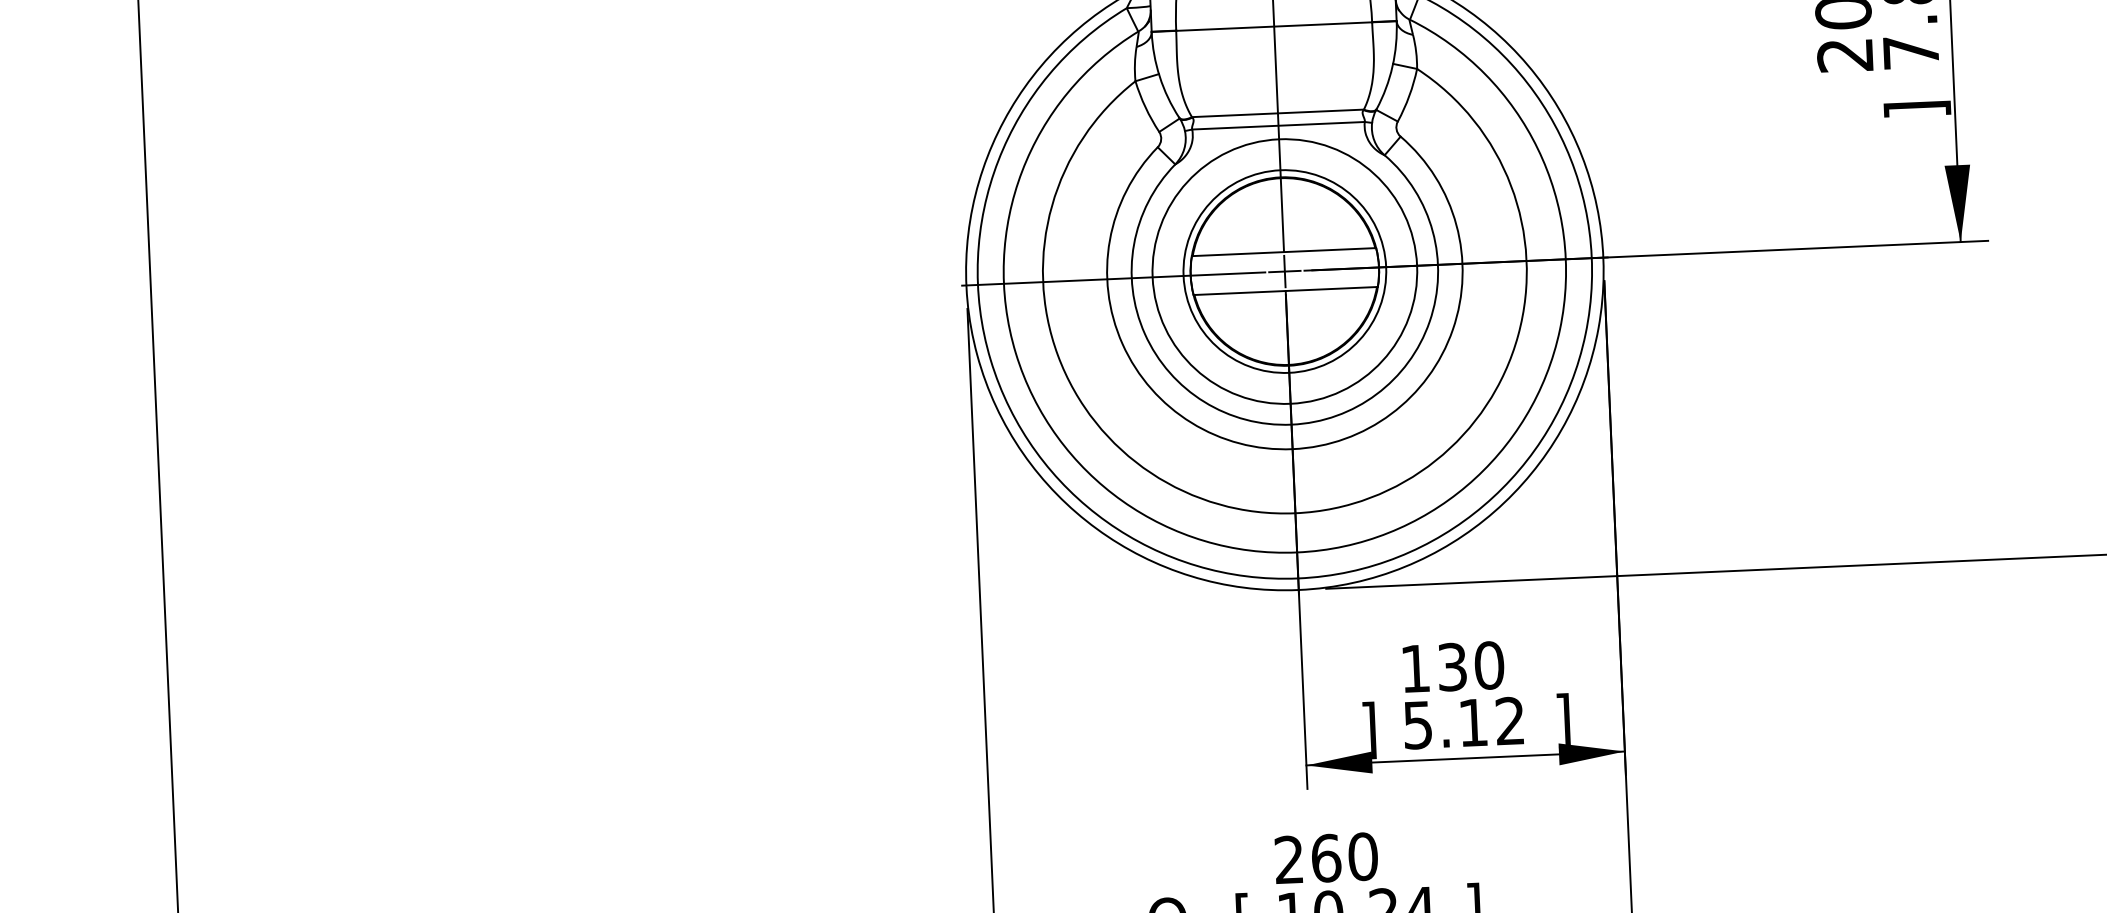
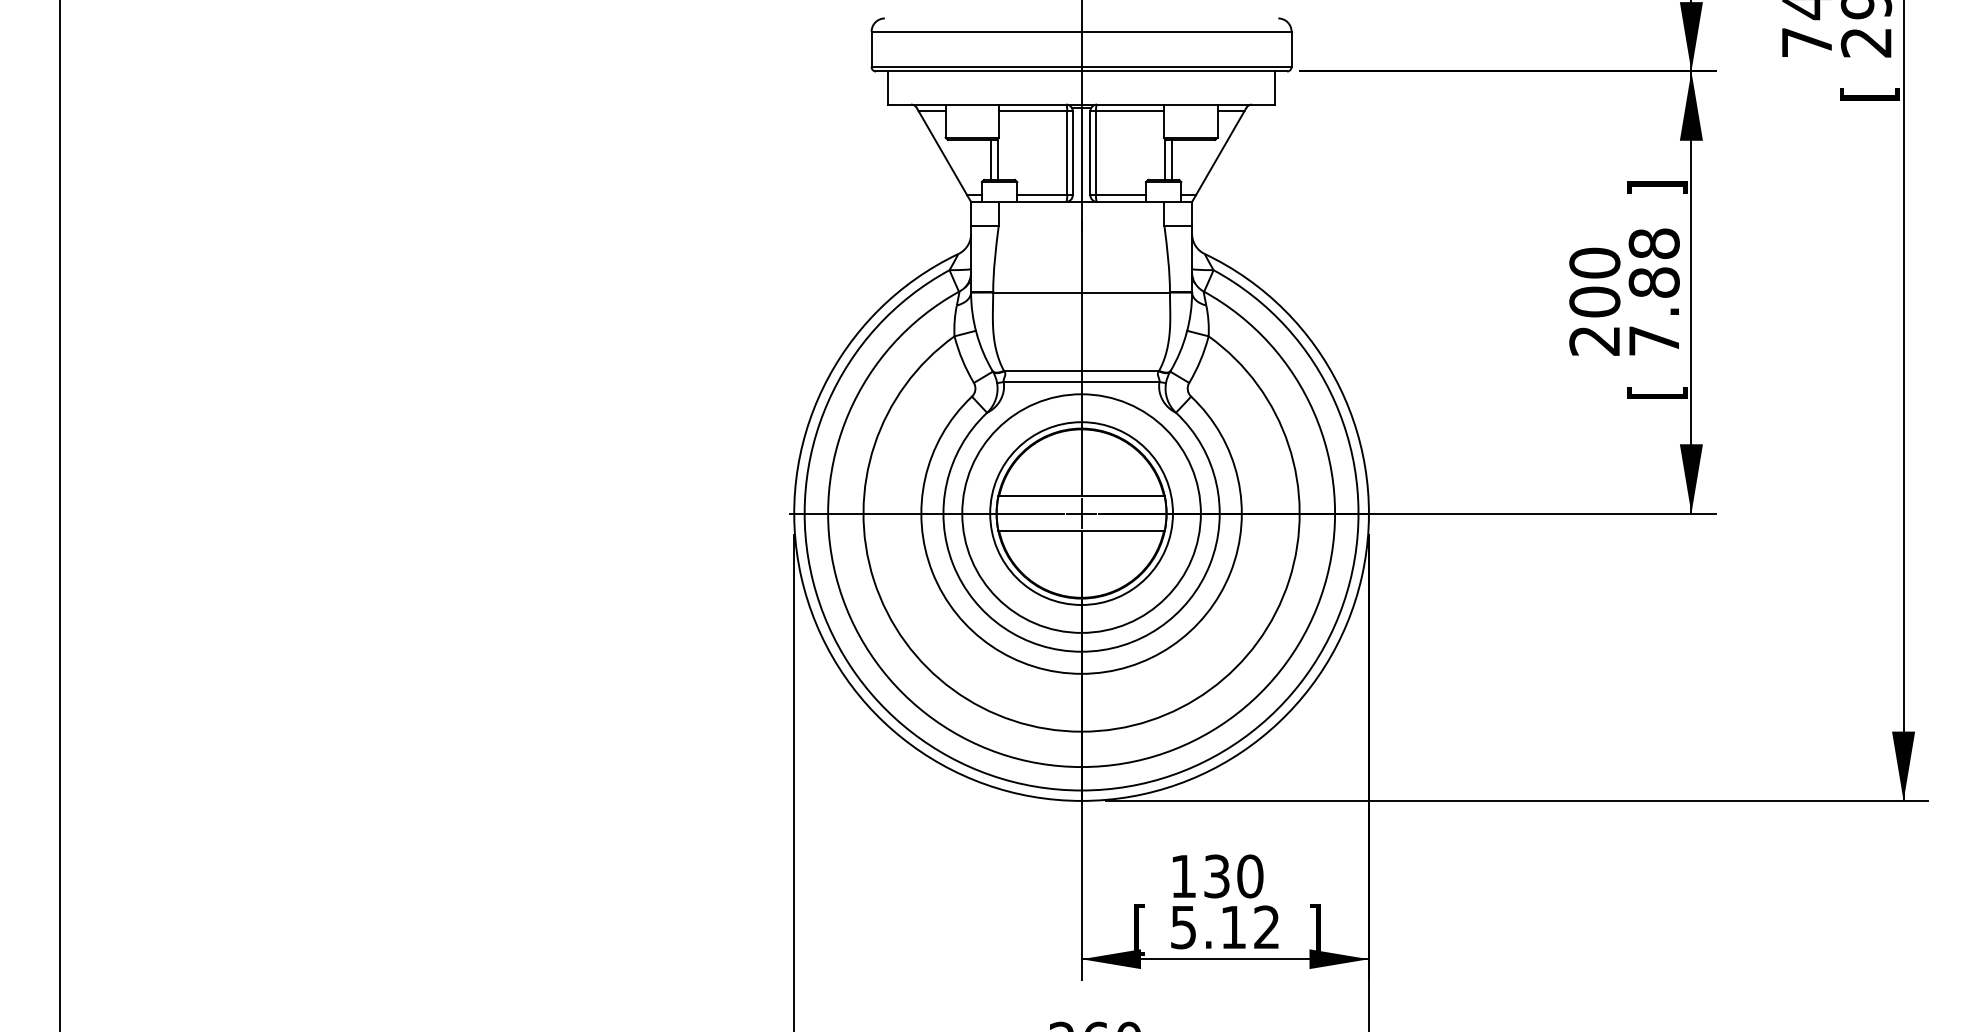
text: (1917, 109) -> (1657, 392), ] -> [
text: (1369, 729) -> (1139, 929), ] -> [

